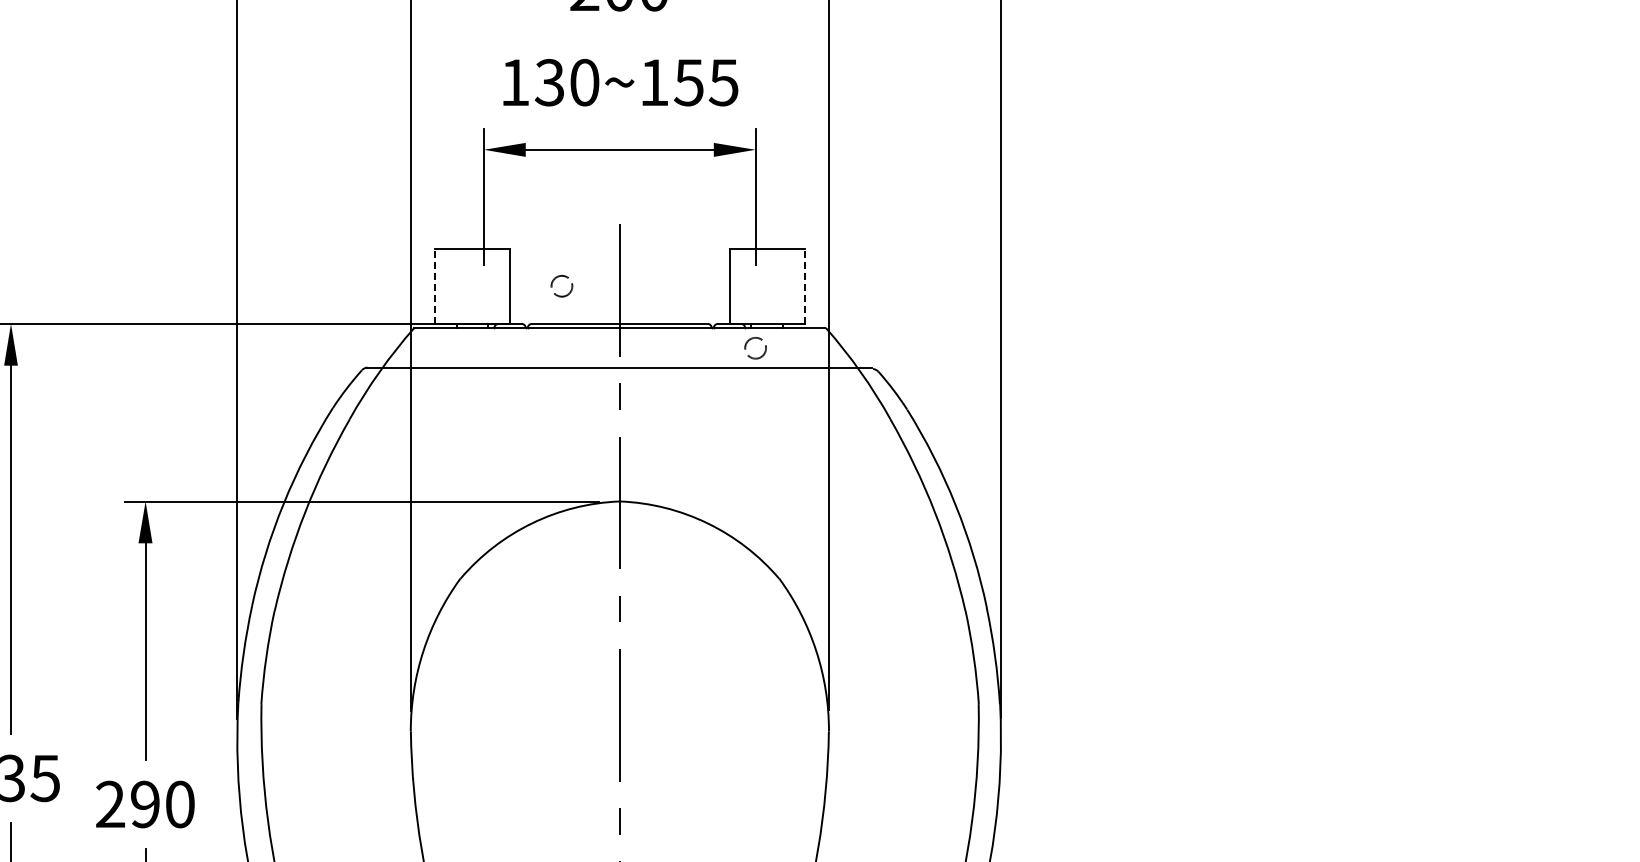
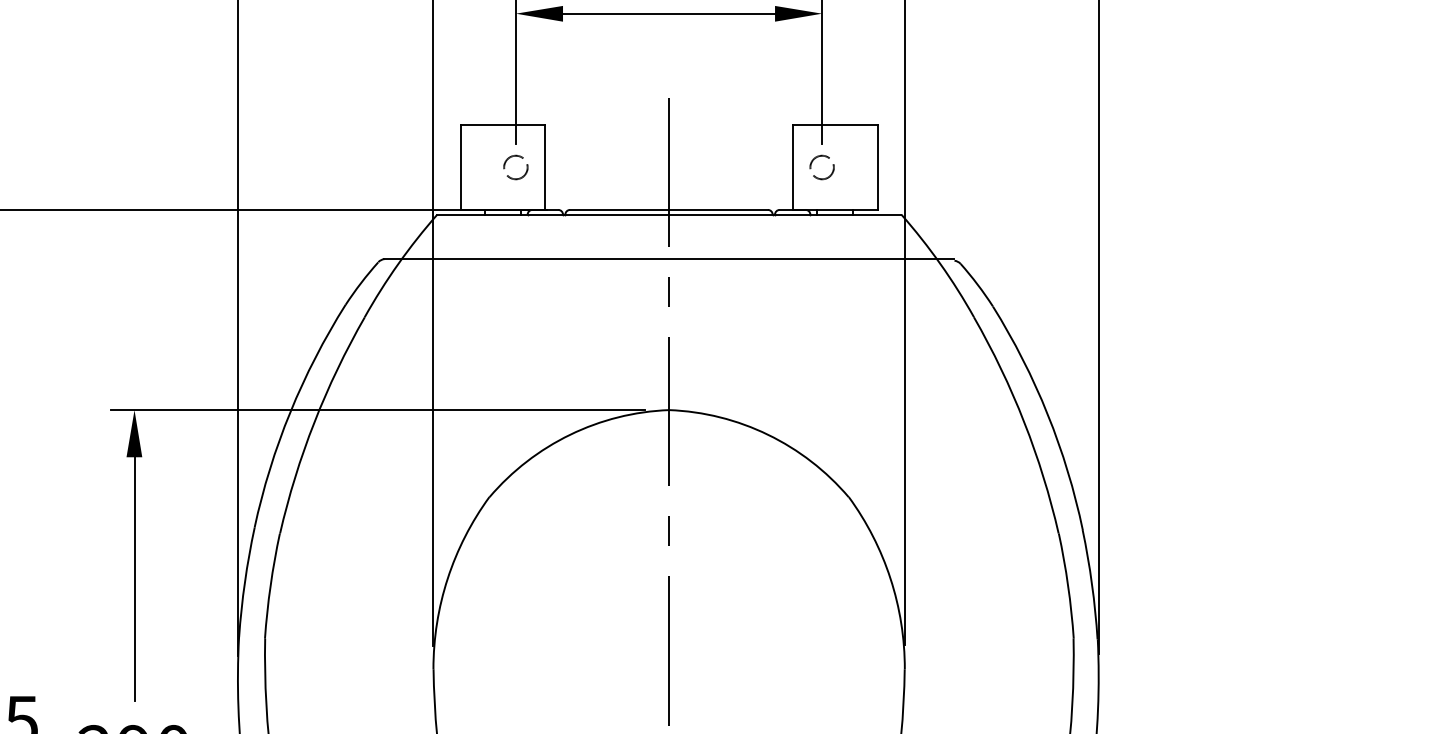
circle: (561, 285) -> (515, 166), moved
line: (434, 286) -> (460, 167), dashed -> solid
line: (804, 286) -> (877, 167), dashed -> solid
circle: (755, 347) -> (821, 166), moved

